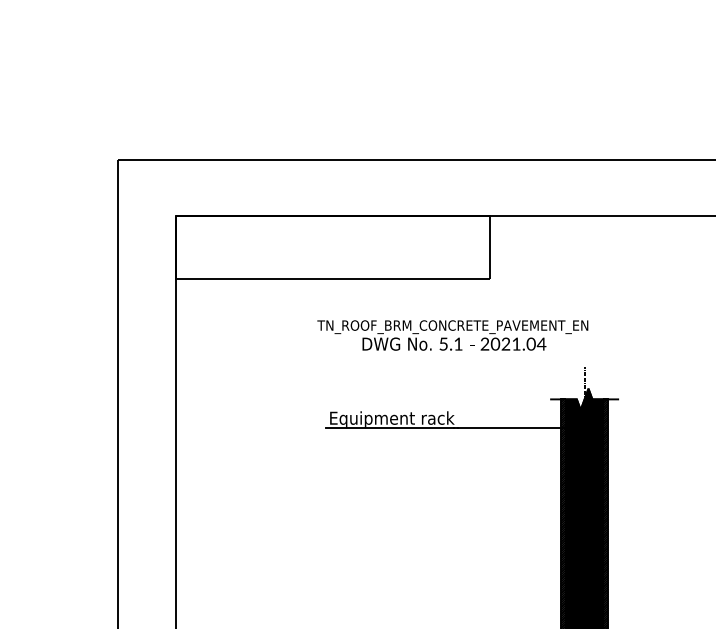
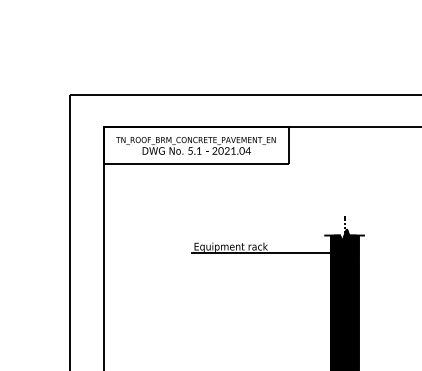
text: (452, 334) -> (195, 145), moved

